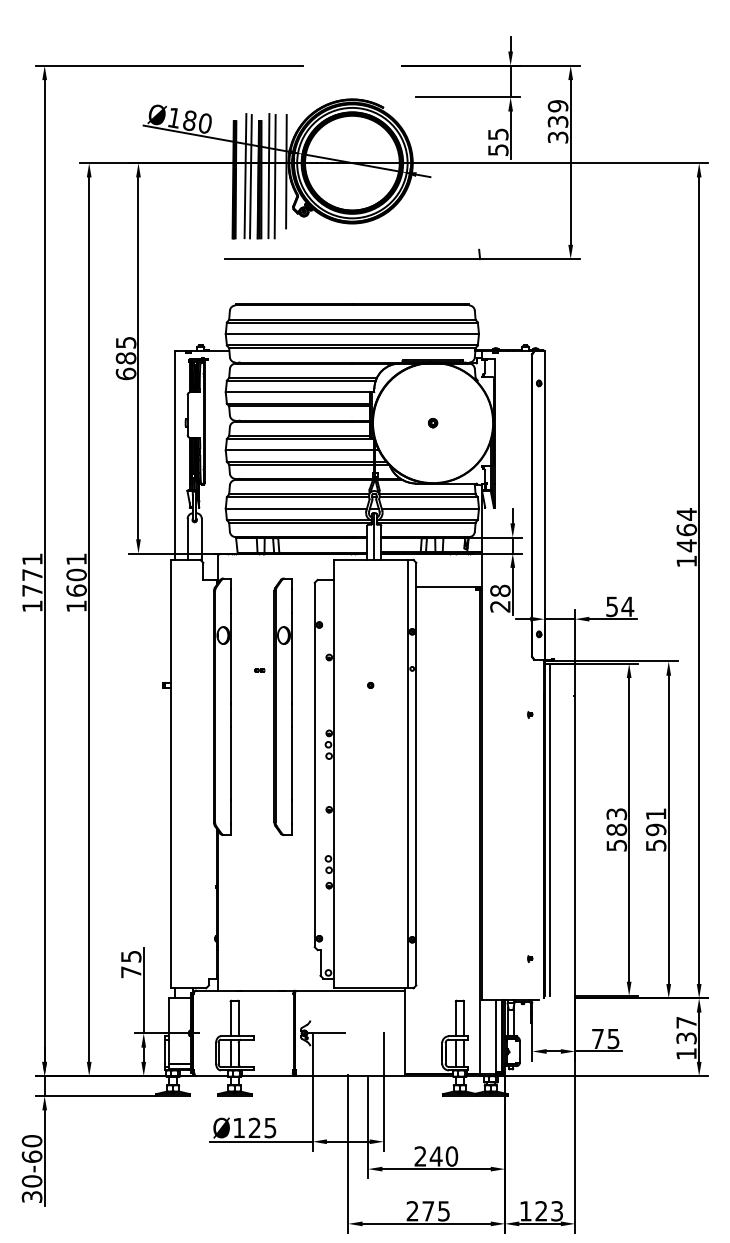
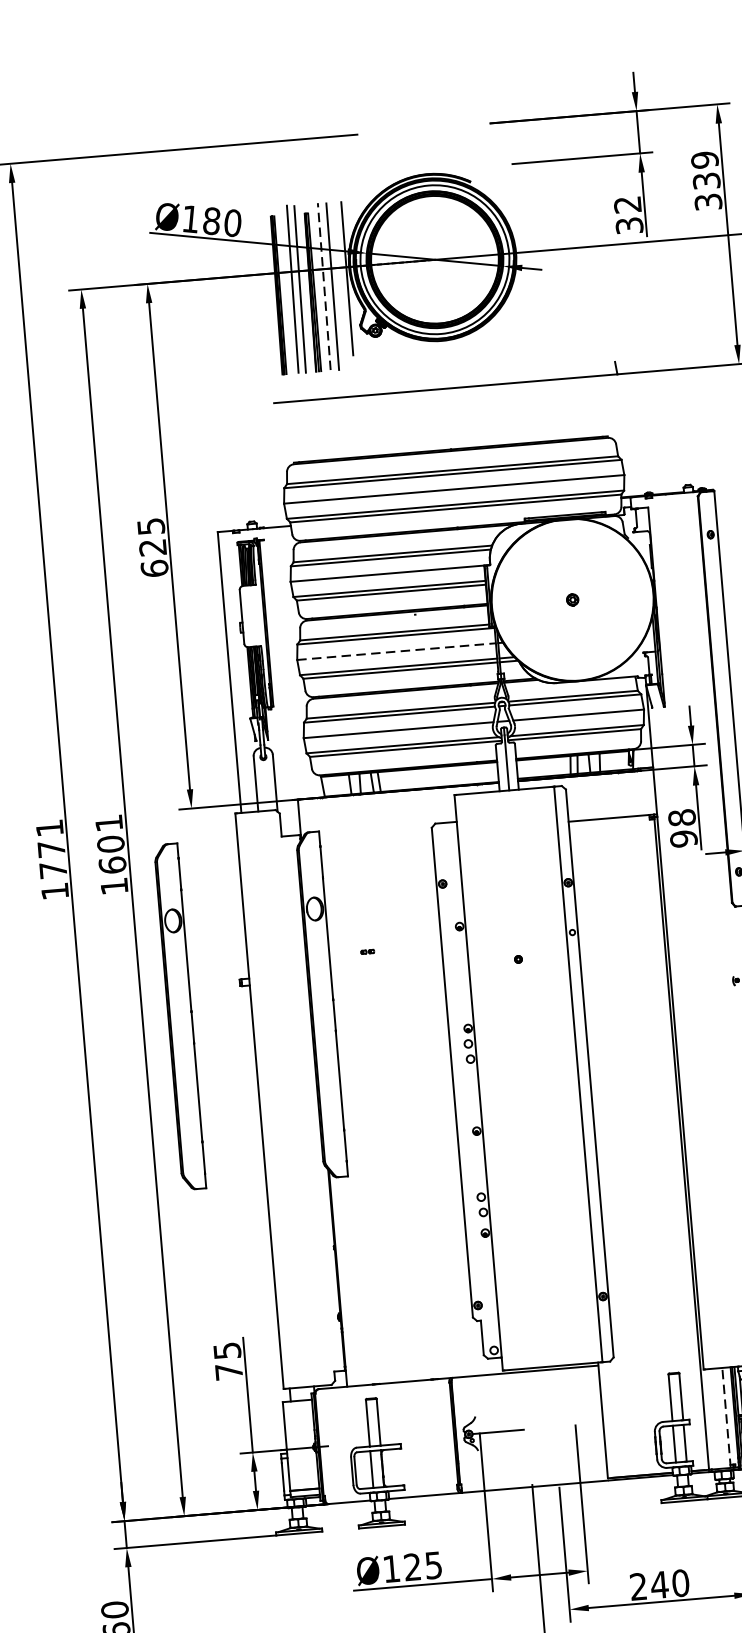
text: (498, 141) -> (628, 214), 55 -> 32
line: (268, 175) -> (323, 285), solid -> dashed
text: (125, 358) -> (152, 547), 685 -> 625
line: (299, 450) -> (396, 651), solid -> dashed
text: (500, 606) -> (683, 838), 28 -> 98
part: (282, 706) -> (179, 1016), moved
line: (496, 1036) -> (727, 1416), solid -> dashed

